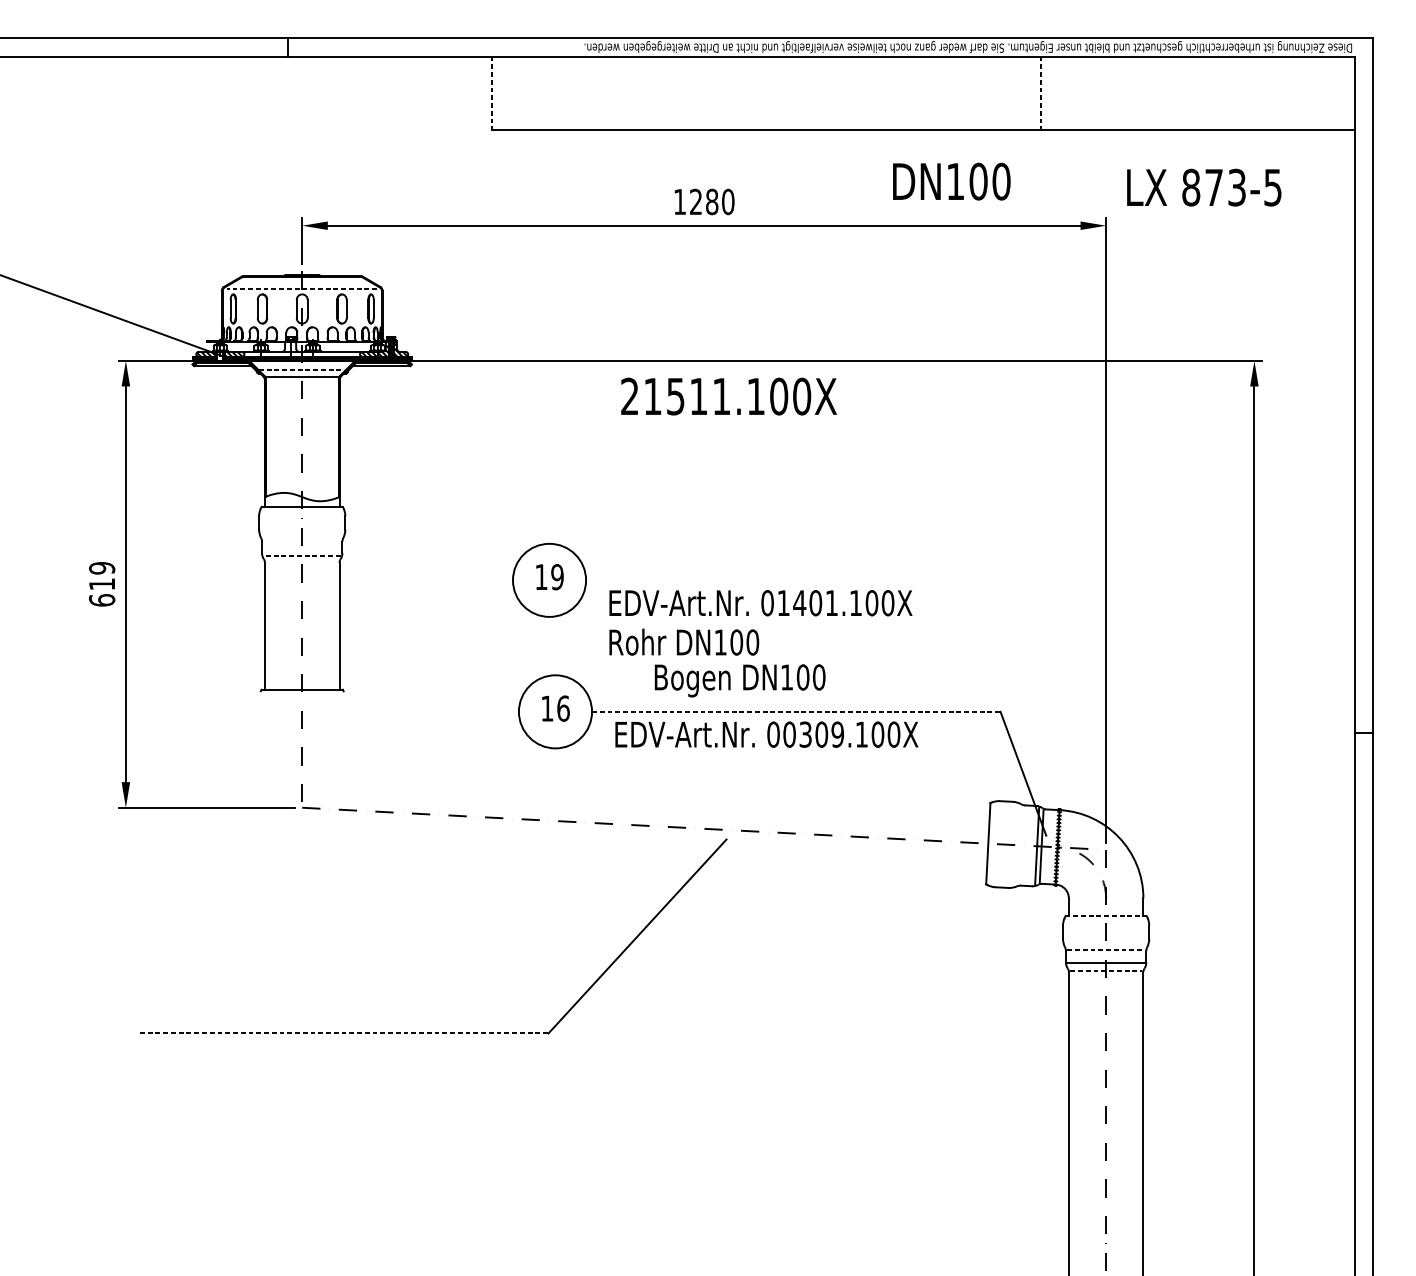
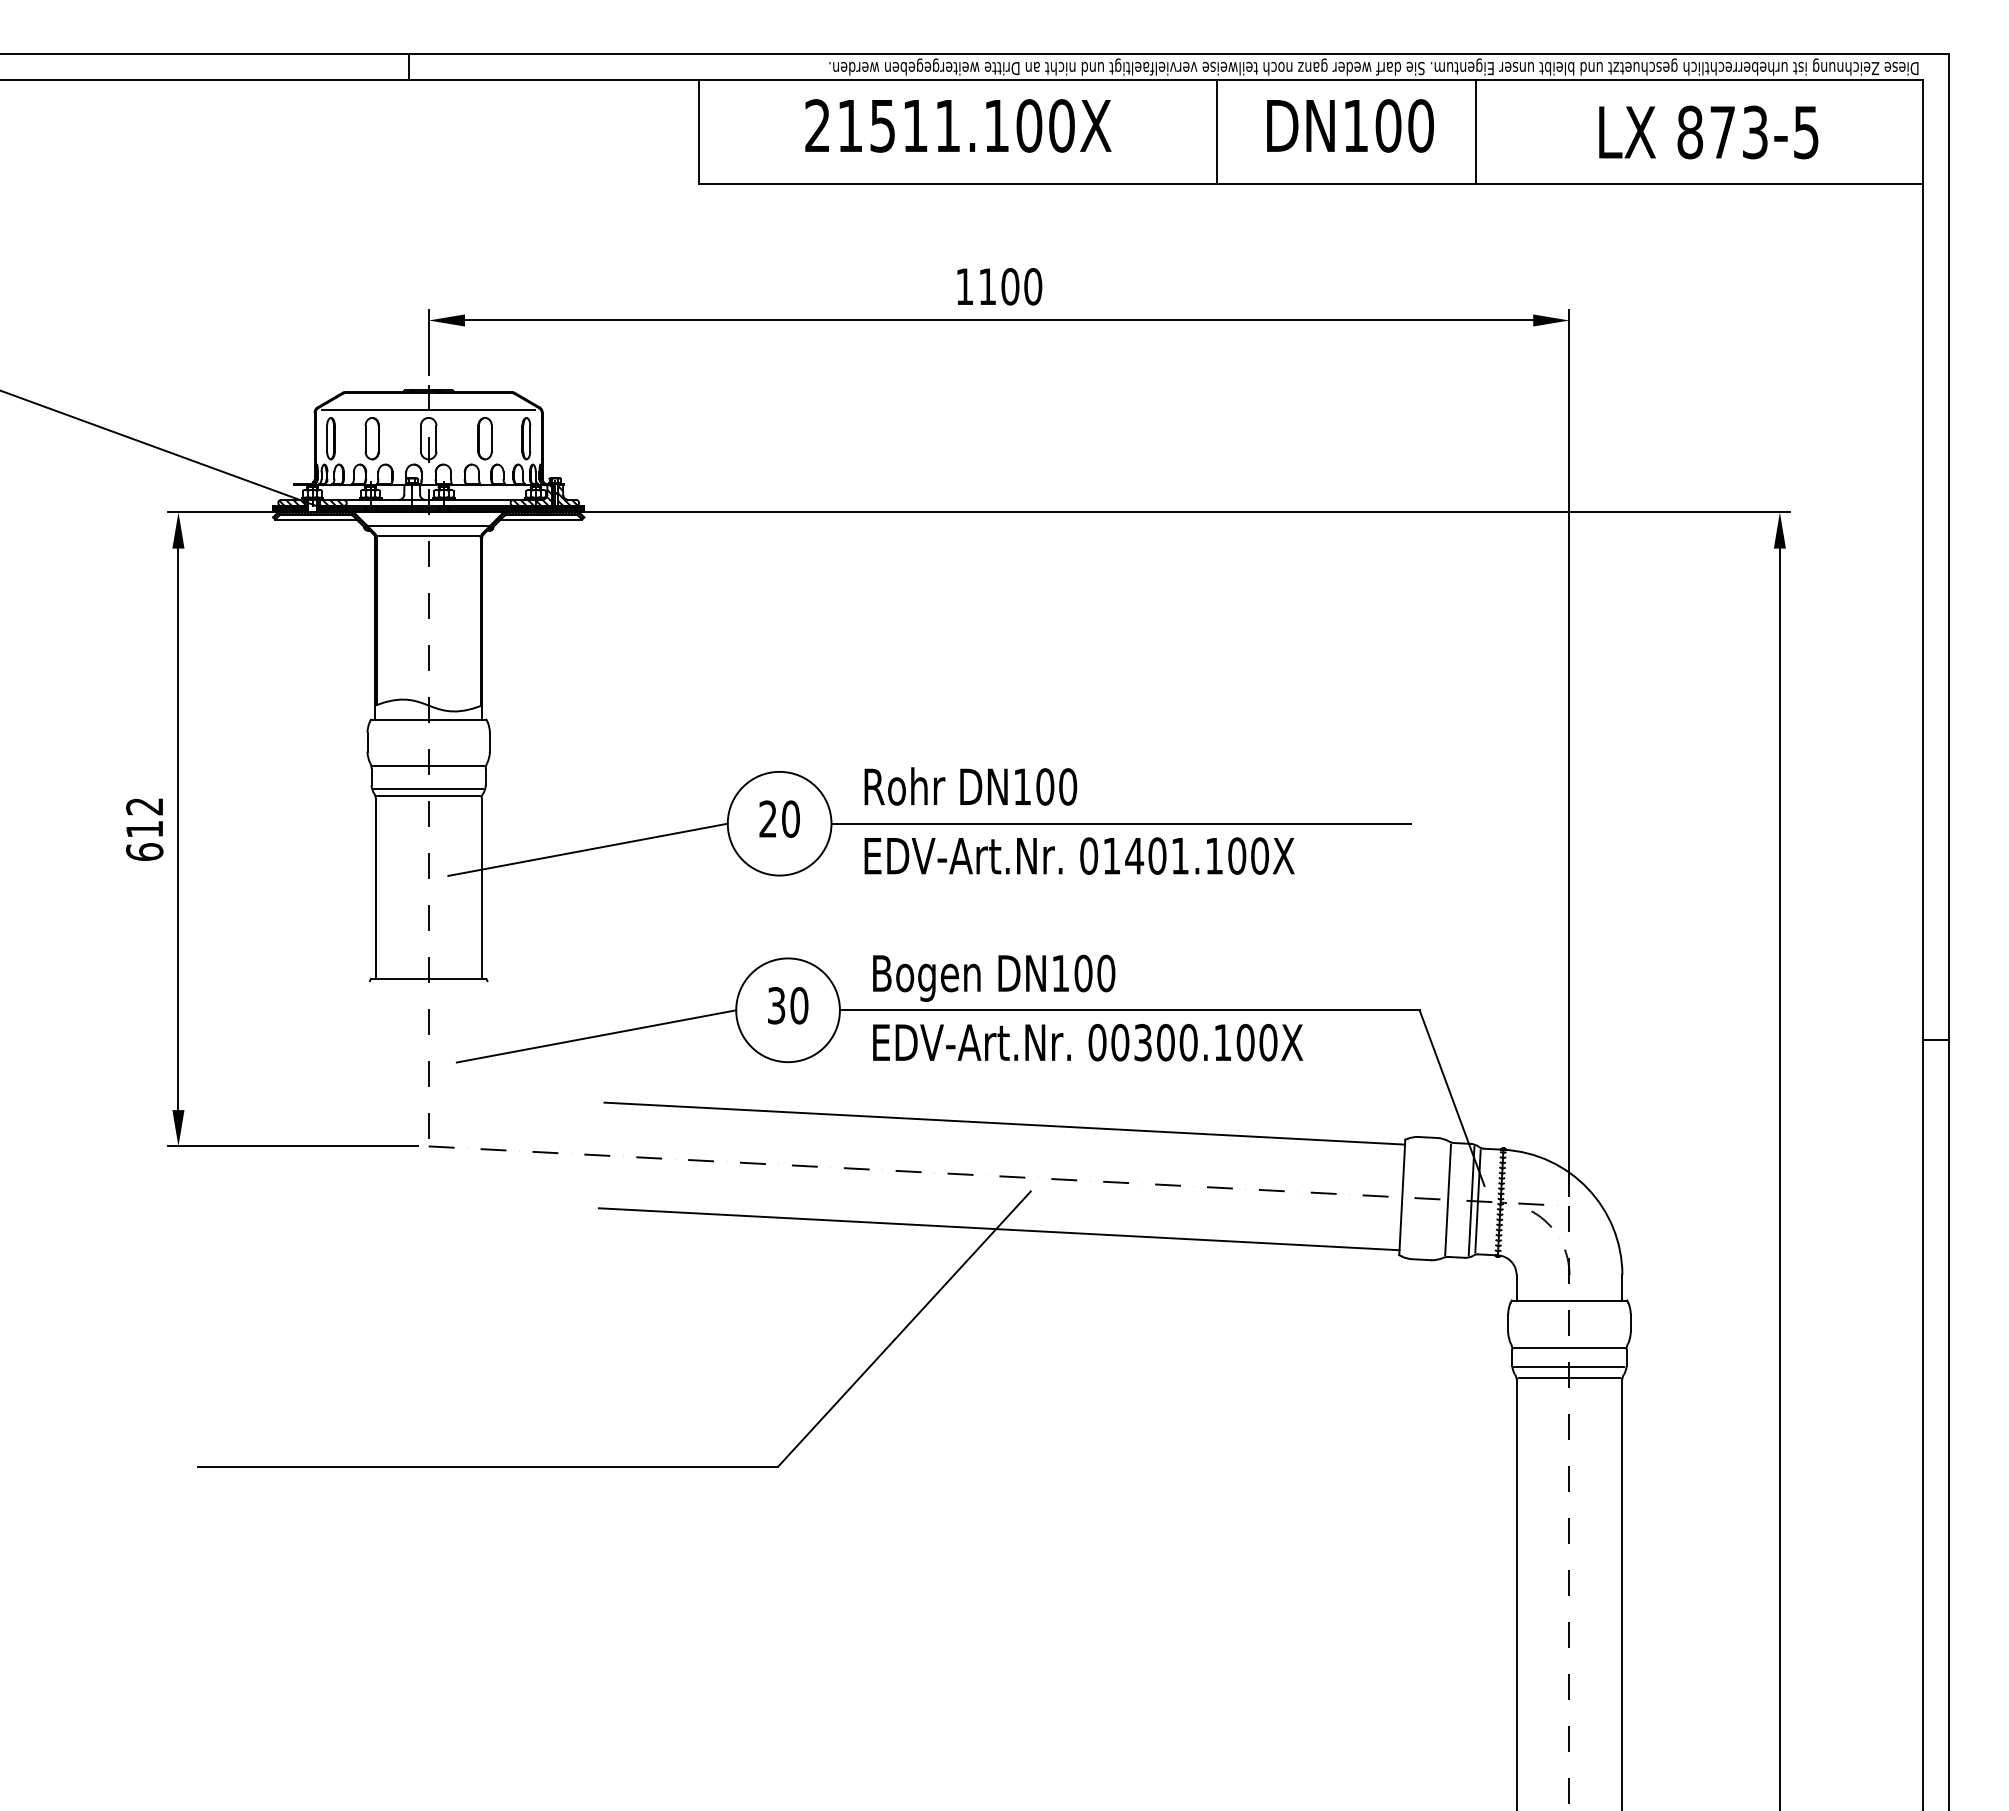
line: (492, 93) -> (698, 132), dashed -> solid
line: (858, 93) -> (1217, 132), added
line: (1040, 93) -> (1476, 132), dashed -> solid
text: (951, 181) -> (1350, 125), moved
text: (1204, 187) -> (1708, 132), moved
text: (704, 201) -> (999, 286), 1280 -> 1100
line: (301, 288) -> (427, 409), dashed -> solid
line: (301, 370) -> (427, 525), dashed -> solid
text: (729, 396) -> (958, 125), moved
line: (302, 539) -> (428, 765), added
line: (302, 556) -> (428, 789), dashed -> solid
line: (302, 560) -> (428, 795), added
text: (101, 568) -> (144, 806), 619 -> 612
text: (549, 576) -> (779, 818), 19 -> 20
line: (790, 580) -> (1121, 823), added
line: (414, 598) -> (587, 849), added
text: (684, 642) -> (970, 786), moved
text: (740, 680) -> (994, 977), moved
text: (555, 708) -> (788, 1005), 16 -> 30
line: (796, 711) -> (1129, 1010), dashed -> solid
line: (420, 730) -> (596, 1036), added
text: (837, 734) -> (1188, 1042), 00309.100X -> 00300.100X
line: (708, 791) -> (1004, 1123), added
line: (1020, 845) -> (1448, 1199), added
line: (703, 866) -> (998, 1229), added
line: (1106, 916) -> (1569, 1300), dashed -> solid
line: (1106, 949) -> (1569, 1347), dashed -> solid
line: (1106, 971) -> (1569, 1378), dashed -> solid
line: (344, 1033) -> (488, 1466), dashed -> solid

